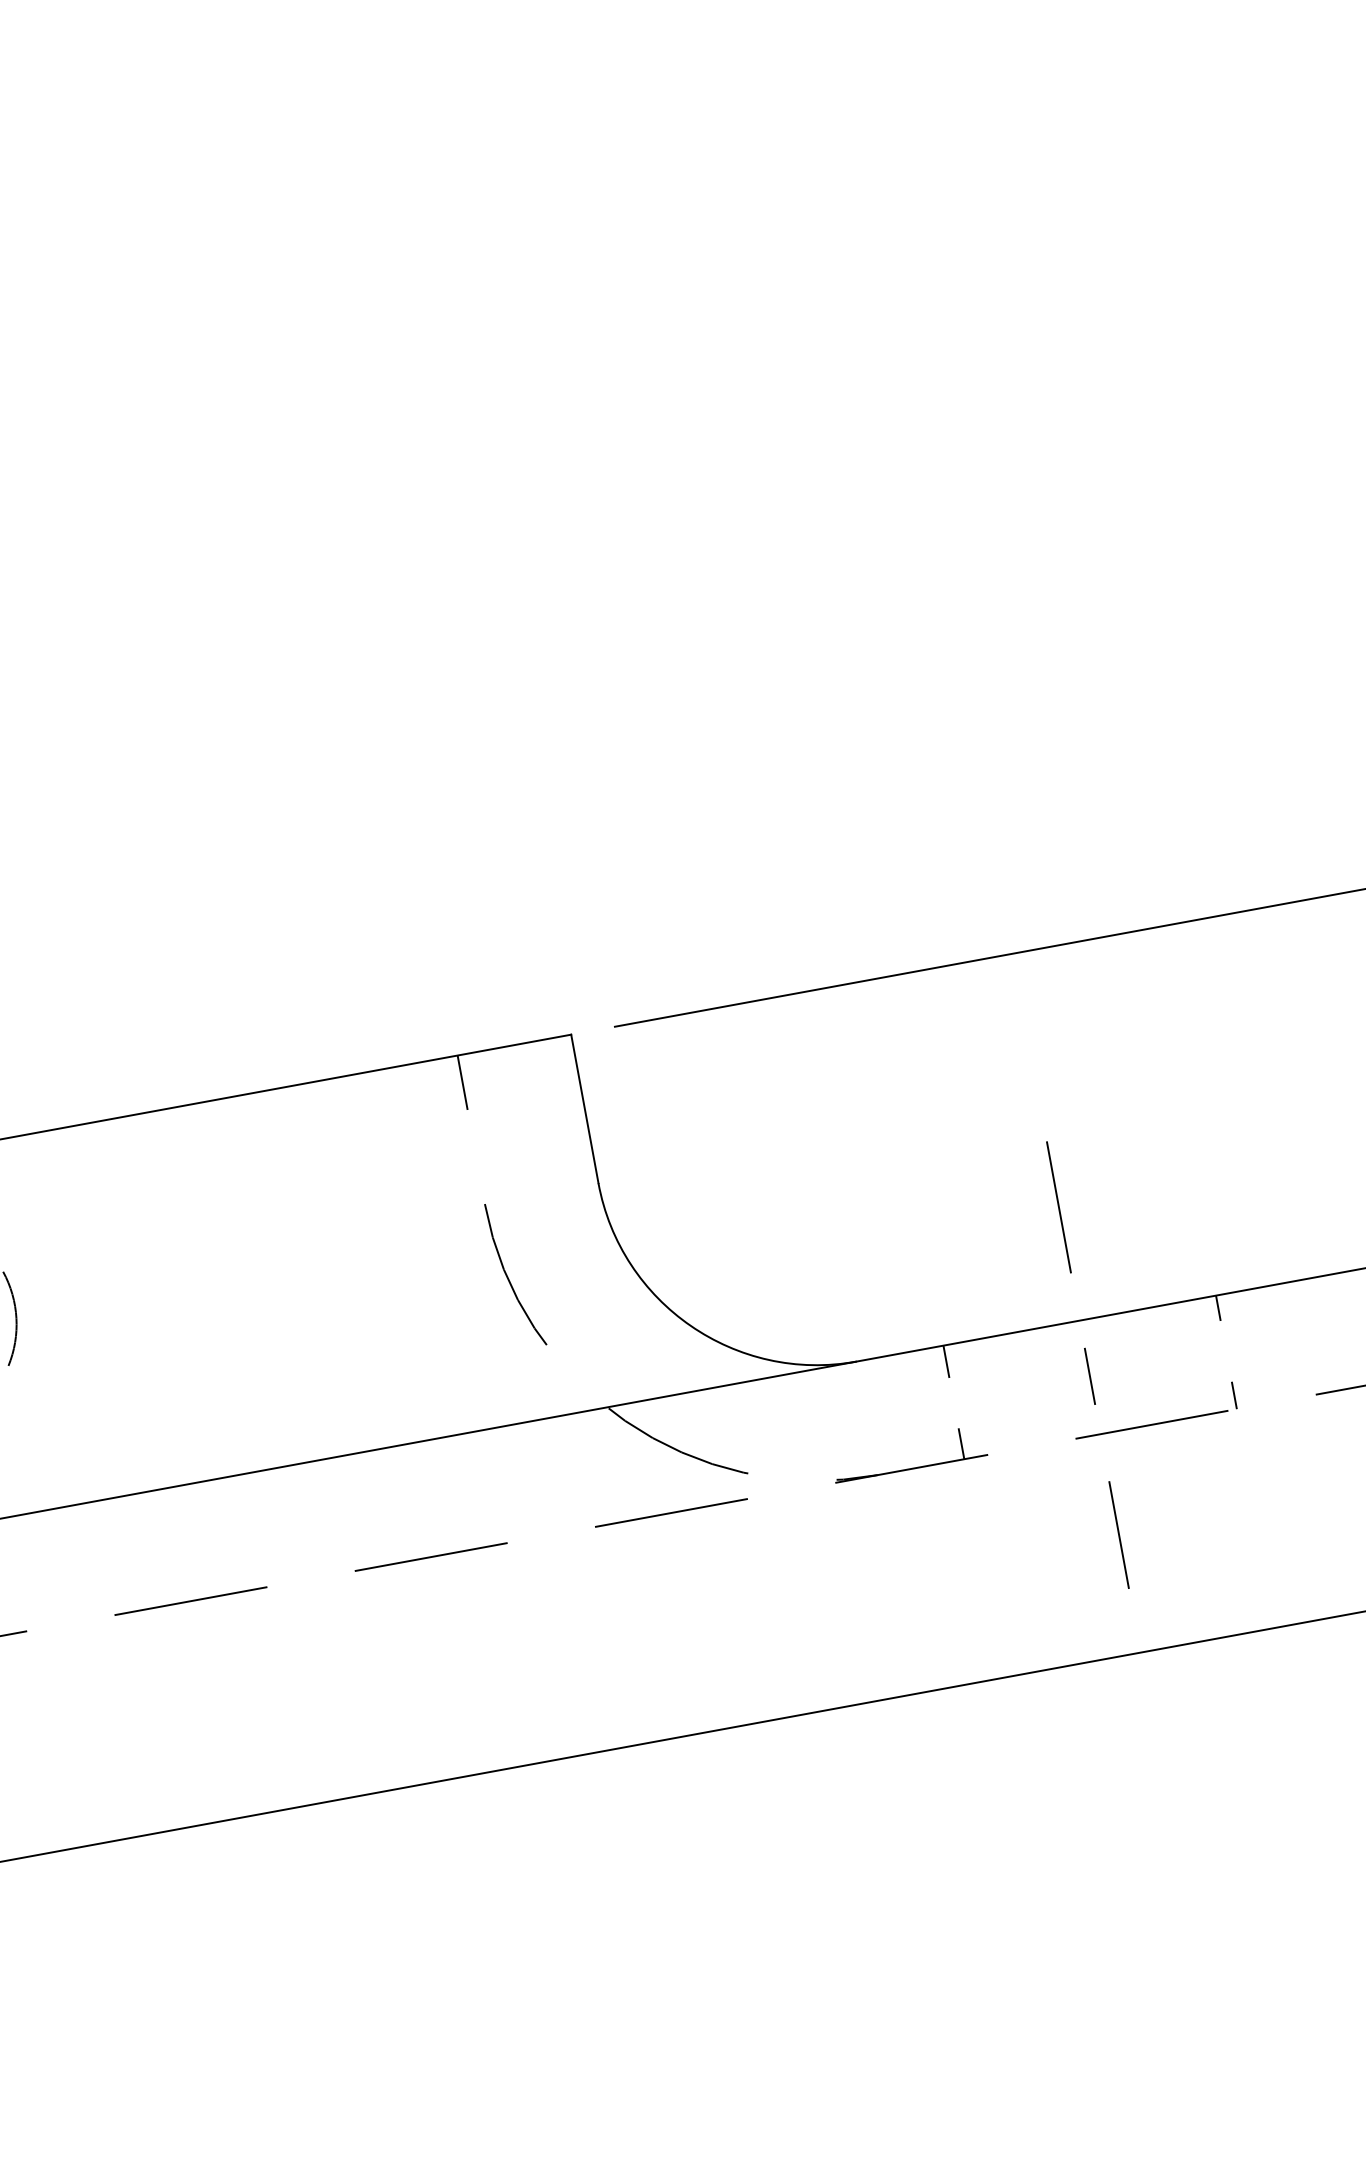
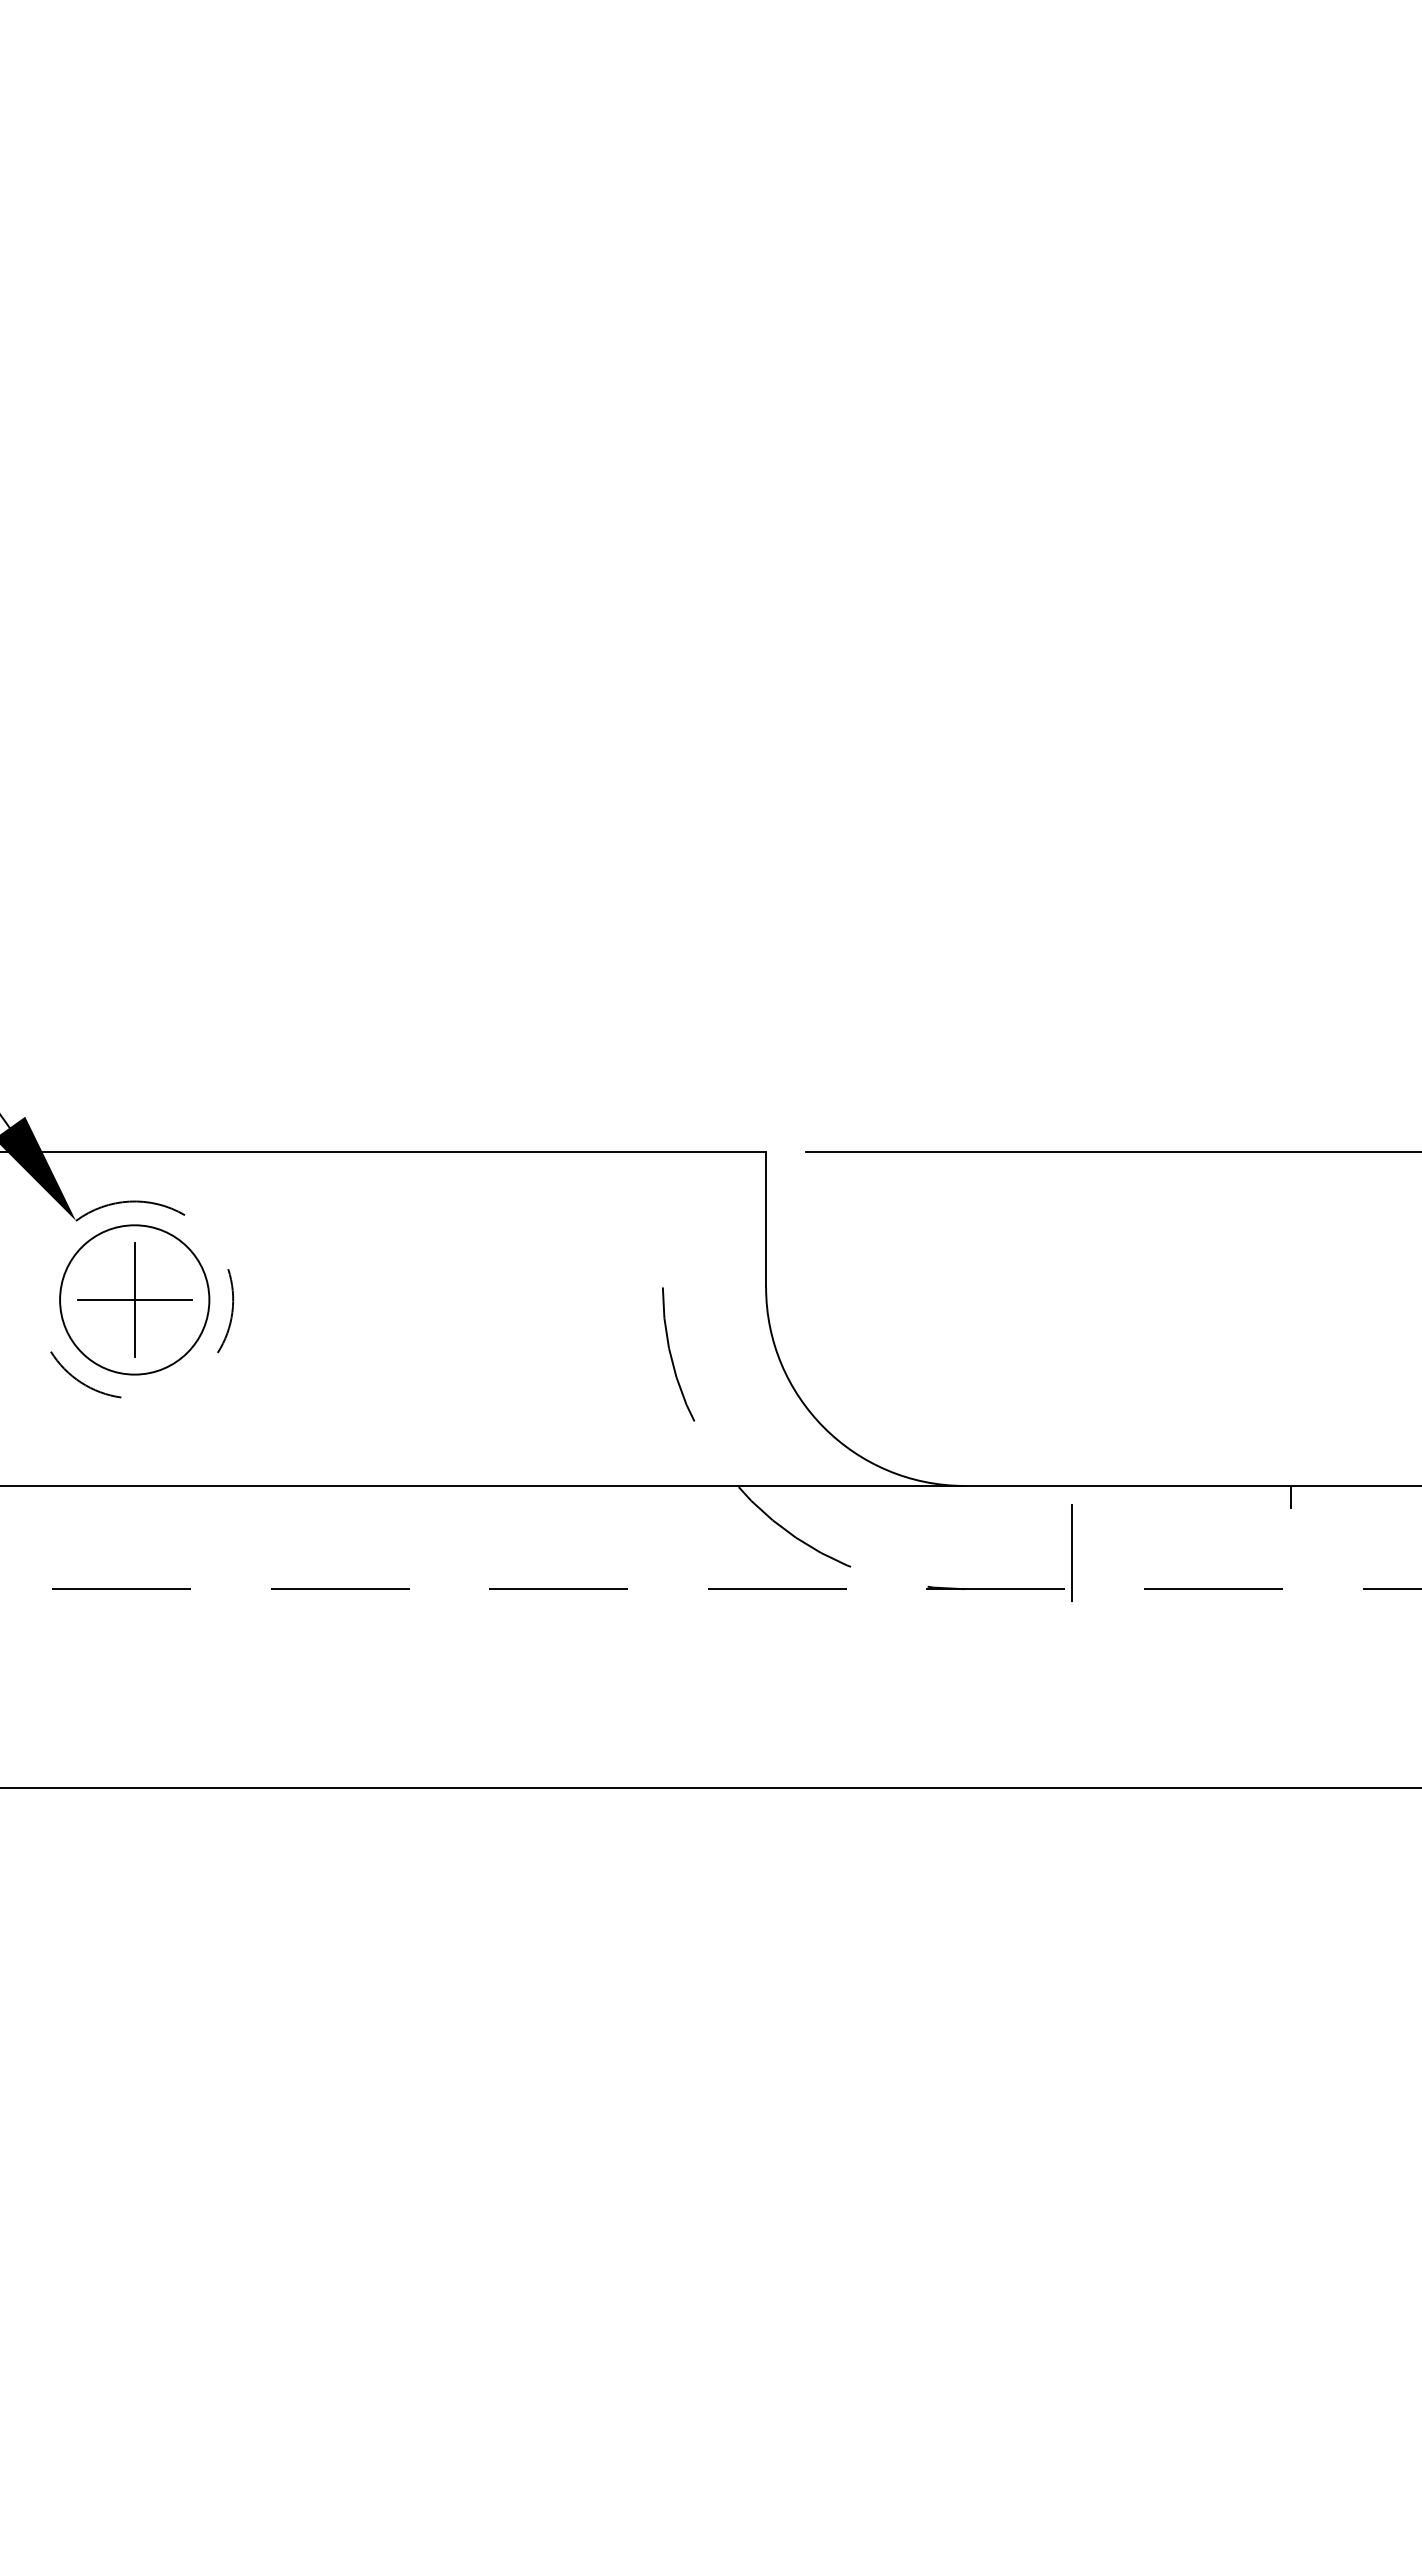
line: (462, 1082) -> (662, 1176), removed
line: (1059, 1206) -> (1167, 1382), removed
line: (946, 1361) -> (1043, 1500), removed
line: (1089, 1376) -> (1166, 1536), removed
line: (1234, 1395) -> (1291, 1576), removed
line: (961, 1444) -> (1043, 1575), removed
line: (1118, 1534) -> (1071, 1552), moved

